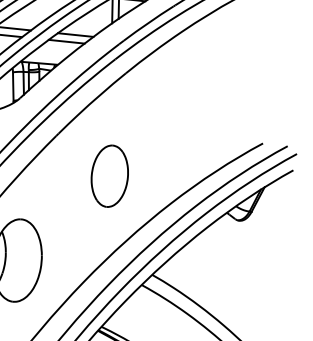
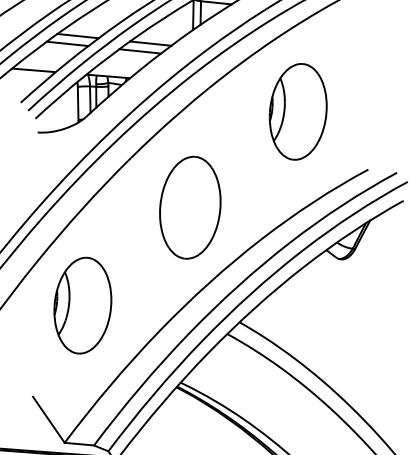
part: (202, 93) -> (297, 111), added
part: (109, 176) -> (190, 207), size x1.43

